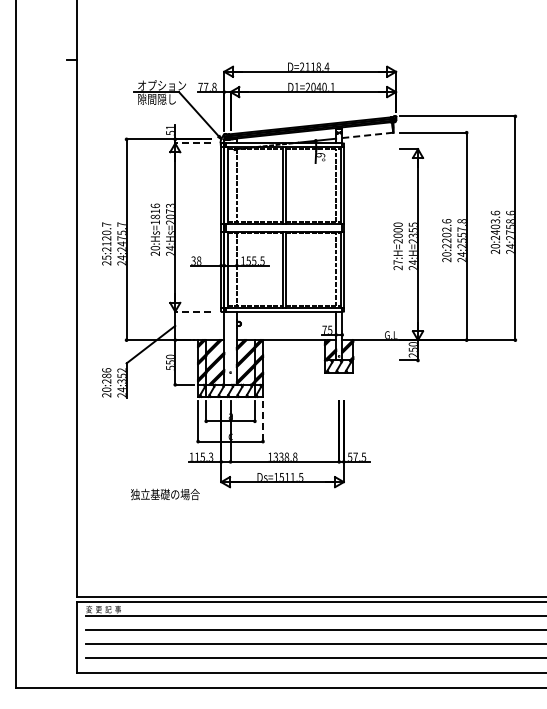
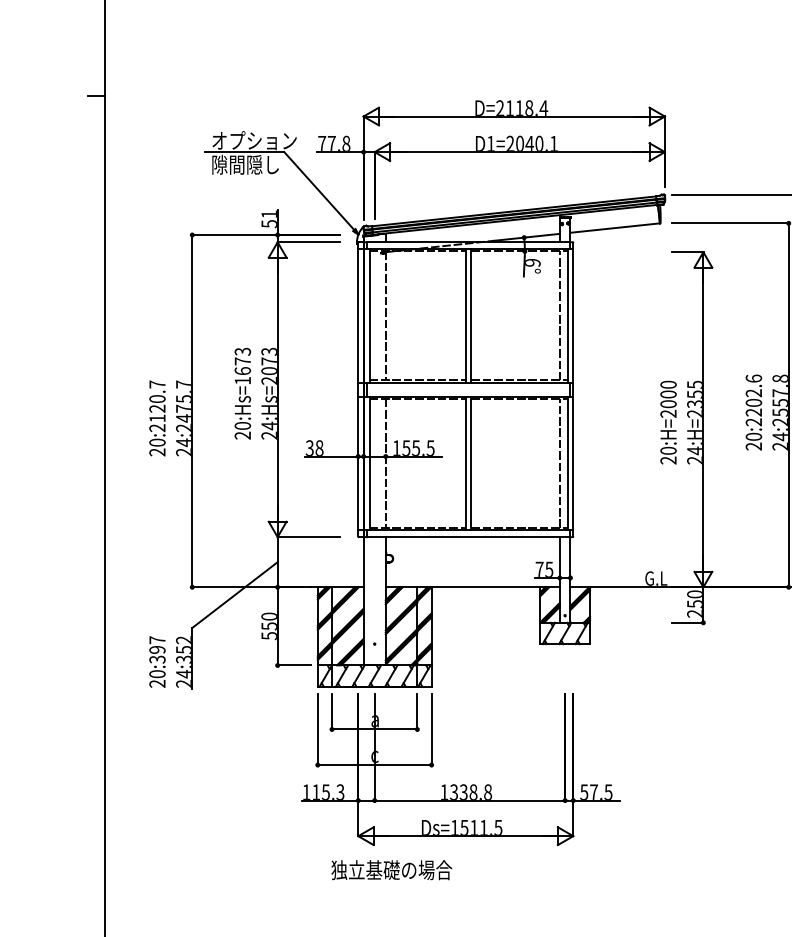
line: (367, 135) -> (614, 228), dashed -> solid
line: (193, 143) -> (309, 242), dashed -> solid
text: (154, 211) -> (241, 361), 20:Hs=1816 -> 20:Hs=1673
text: (106, 257) -> (157, 442), 25:2120.7 -> 20:2120.7
text: (397, 262) -> (667, 450), 27:H=2000 -> 20:H=2000
line: (193, 311) -> (309, 536), dashed -> solid
text: (106, 375) -> (157, 649), 20:286 -> 20:397
line: (263, 421) -> (432, 729), dashed -> solid
text: (165, 494) -> (392, 870), moved

